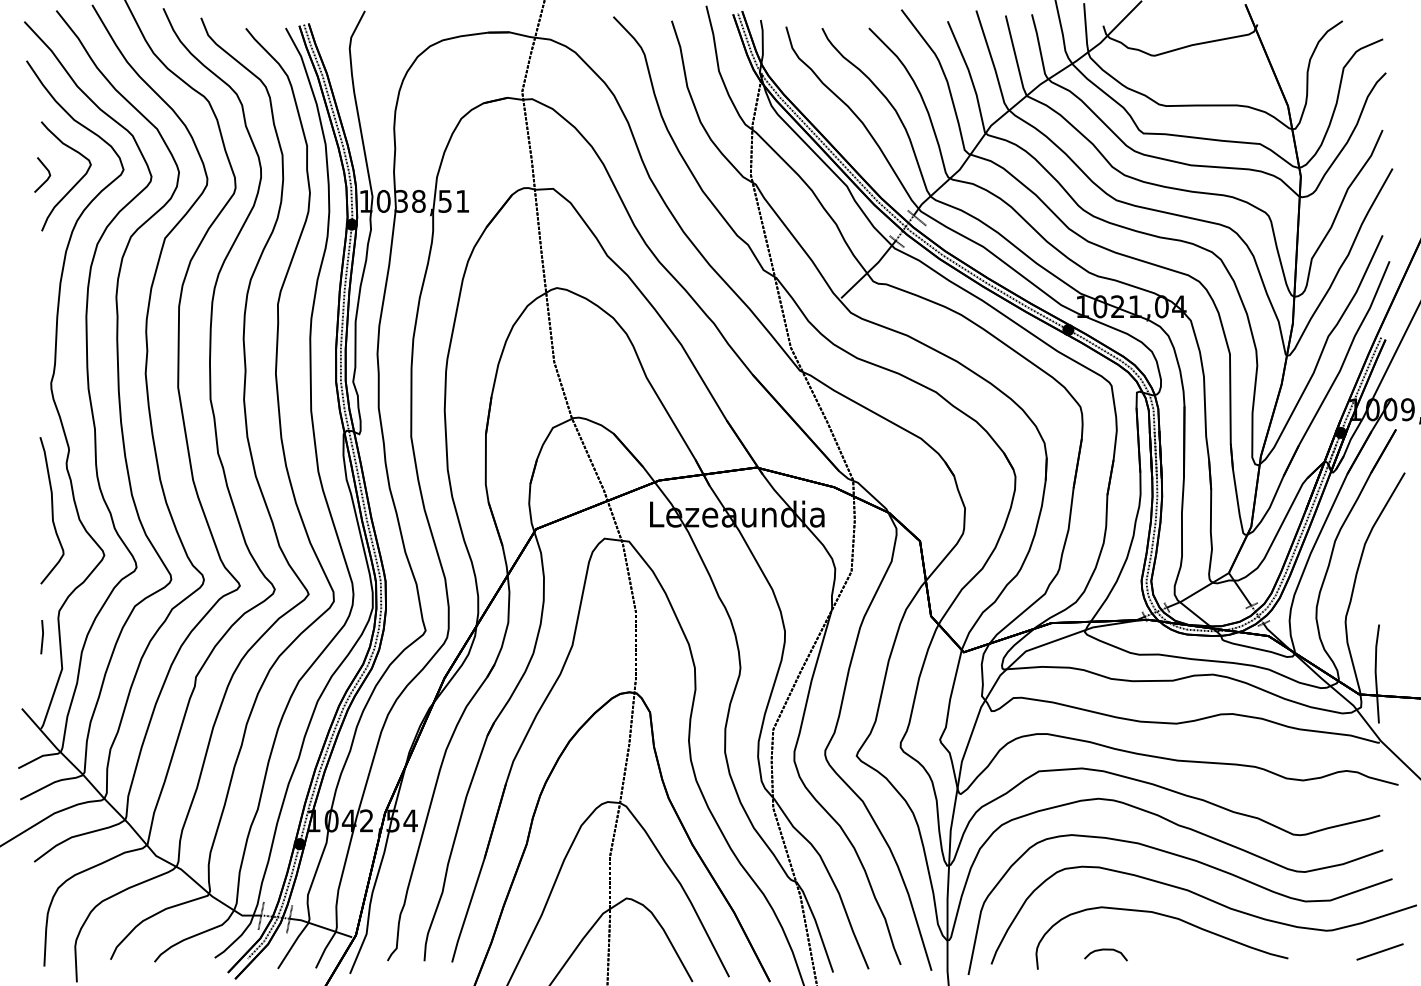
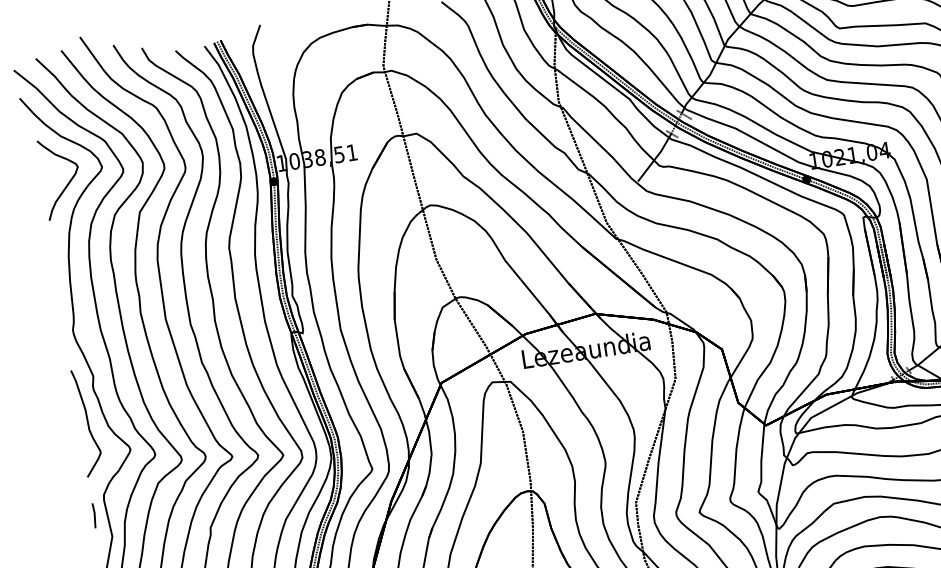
line: (47, 171) -> (47, 176), removed

